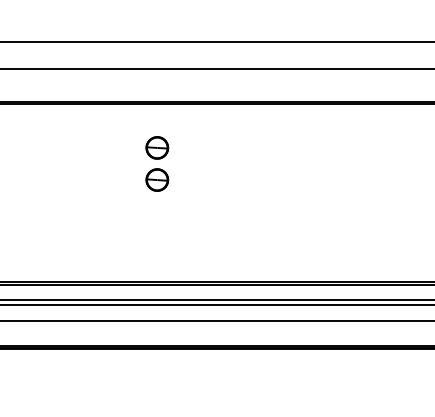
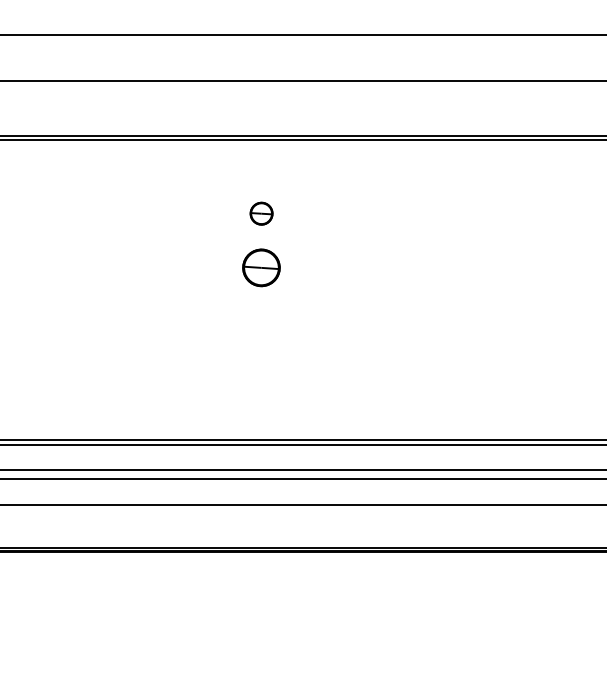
part: (157, 147) -> (261, 212), size x0.6

